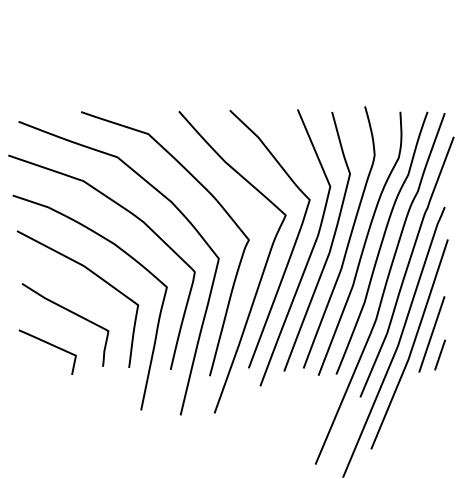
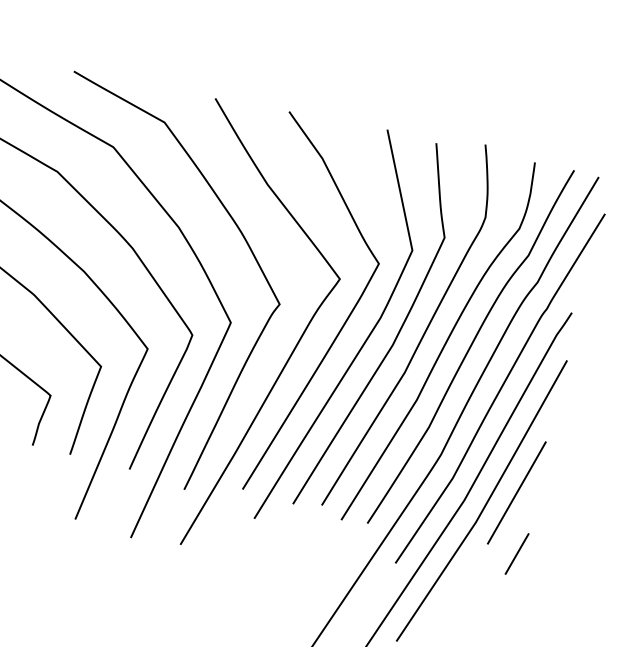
line: (439, 354) -> (516, 552), moved

